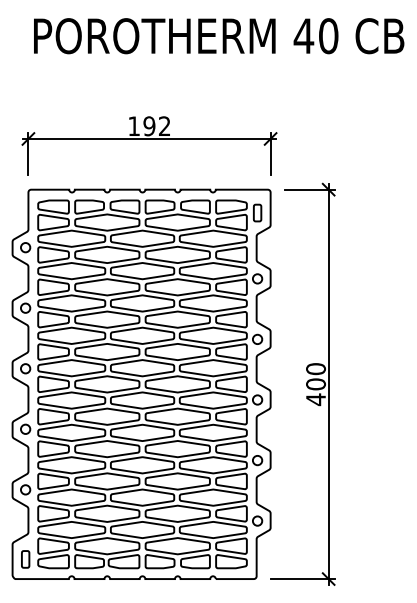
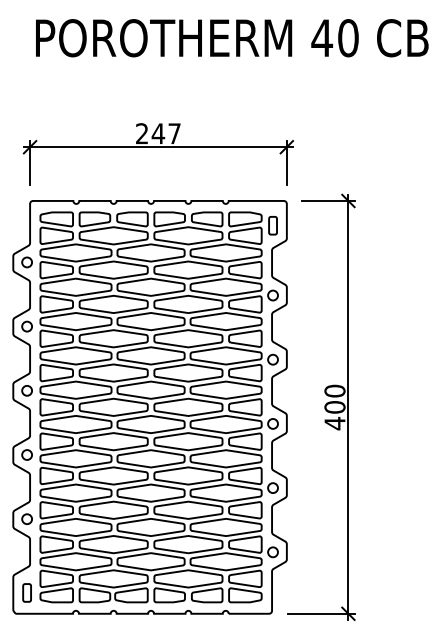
text: (149, 126) -> (158, 133), 192 -> 247

